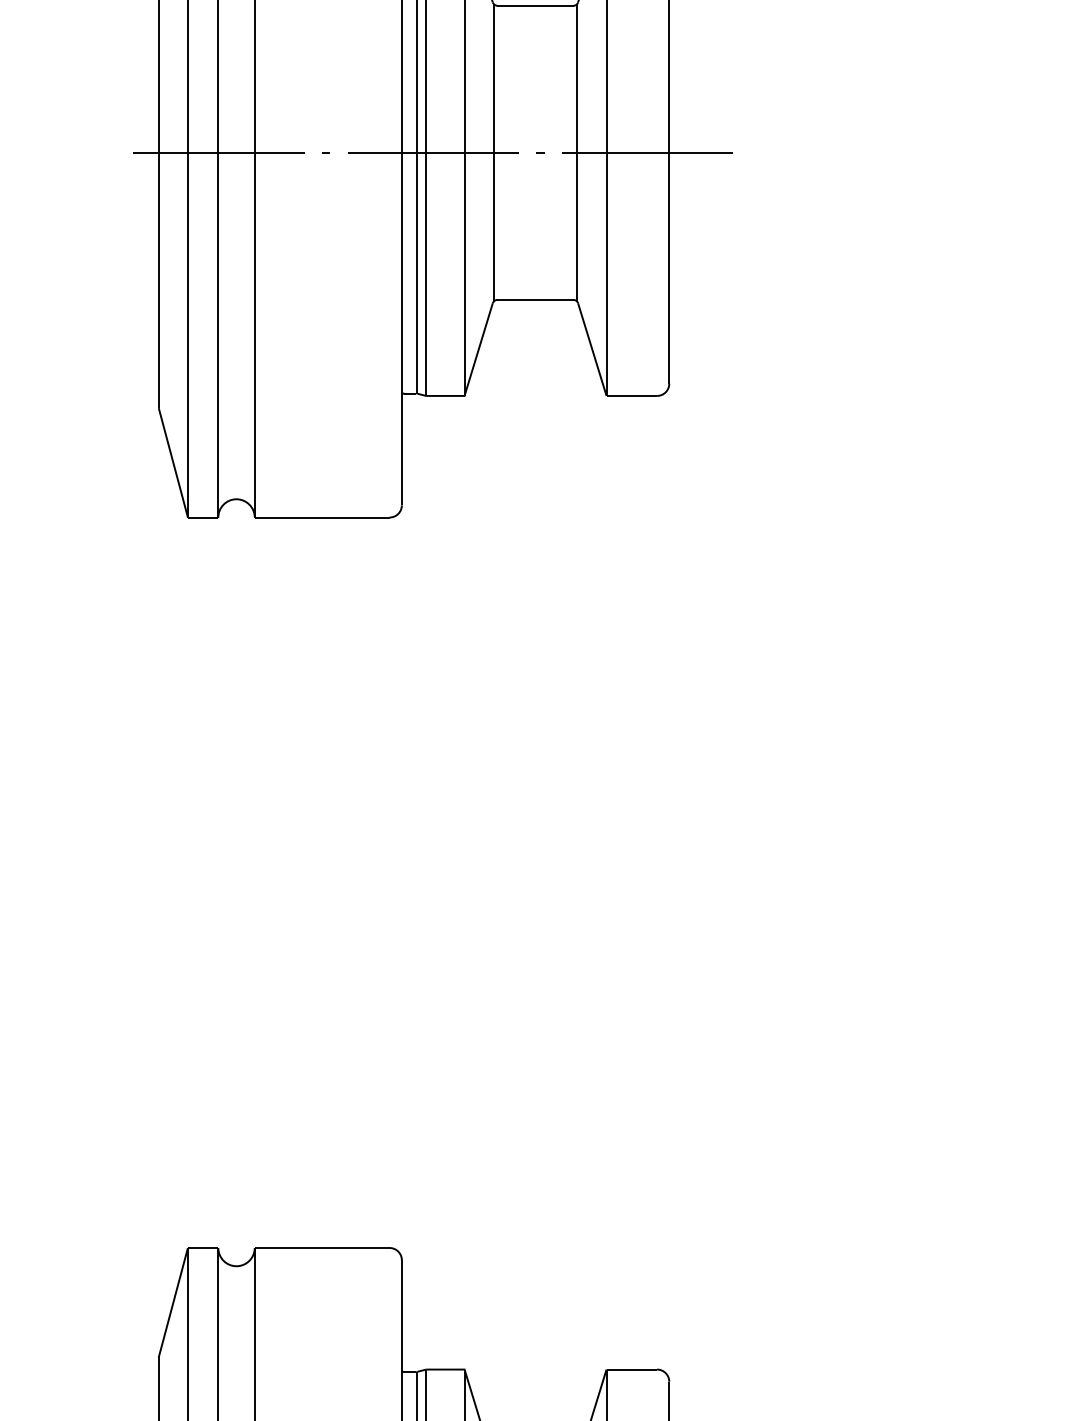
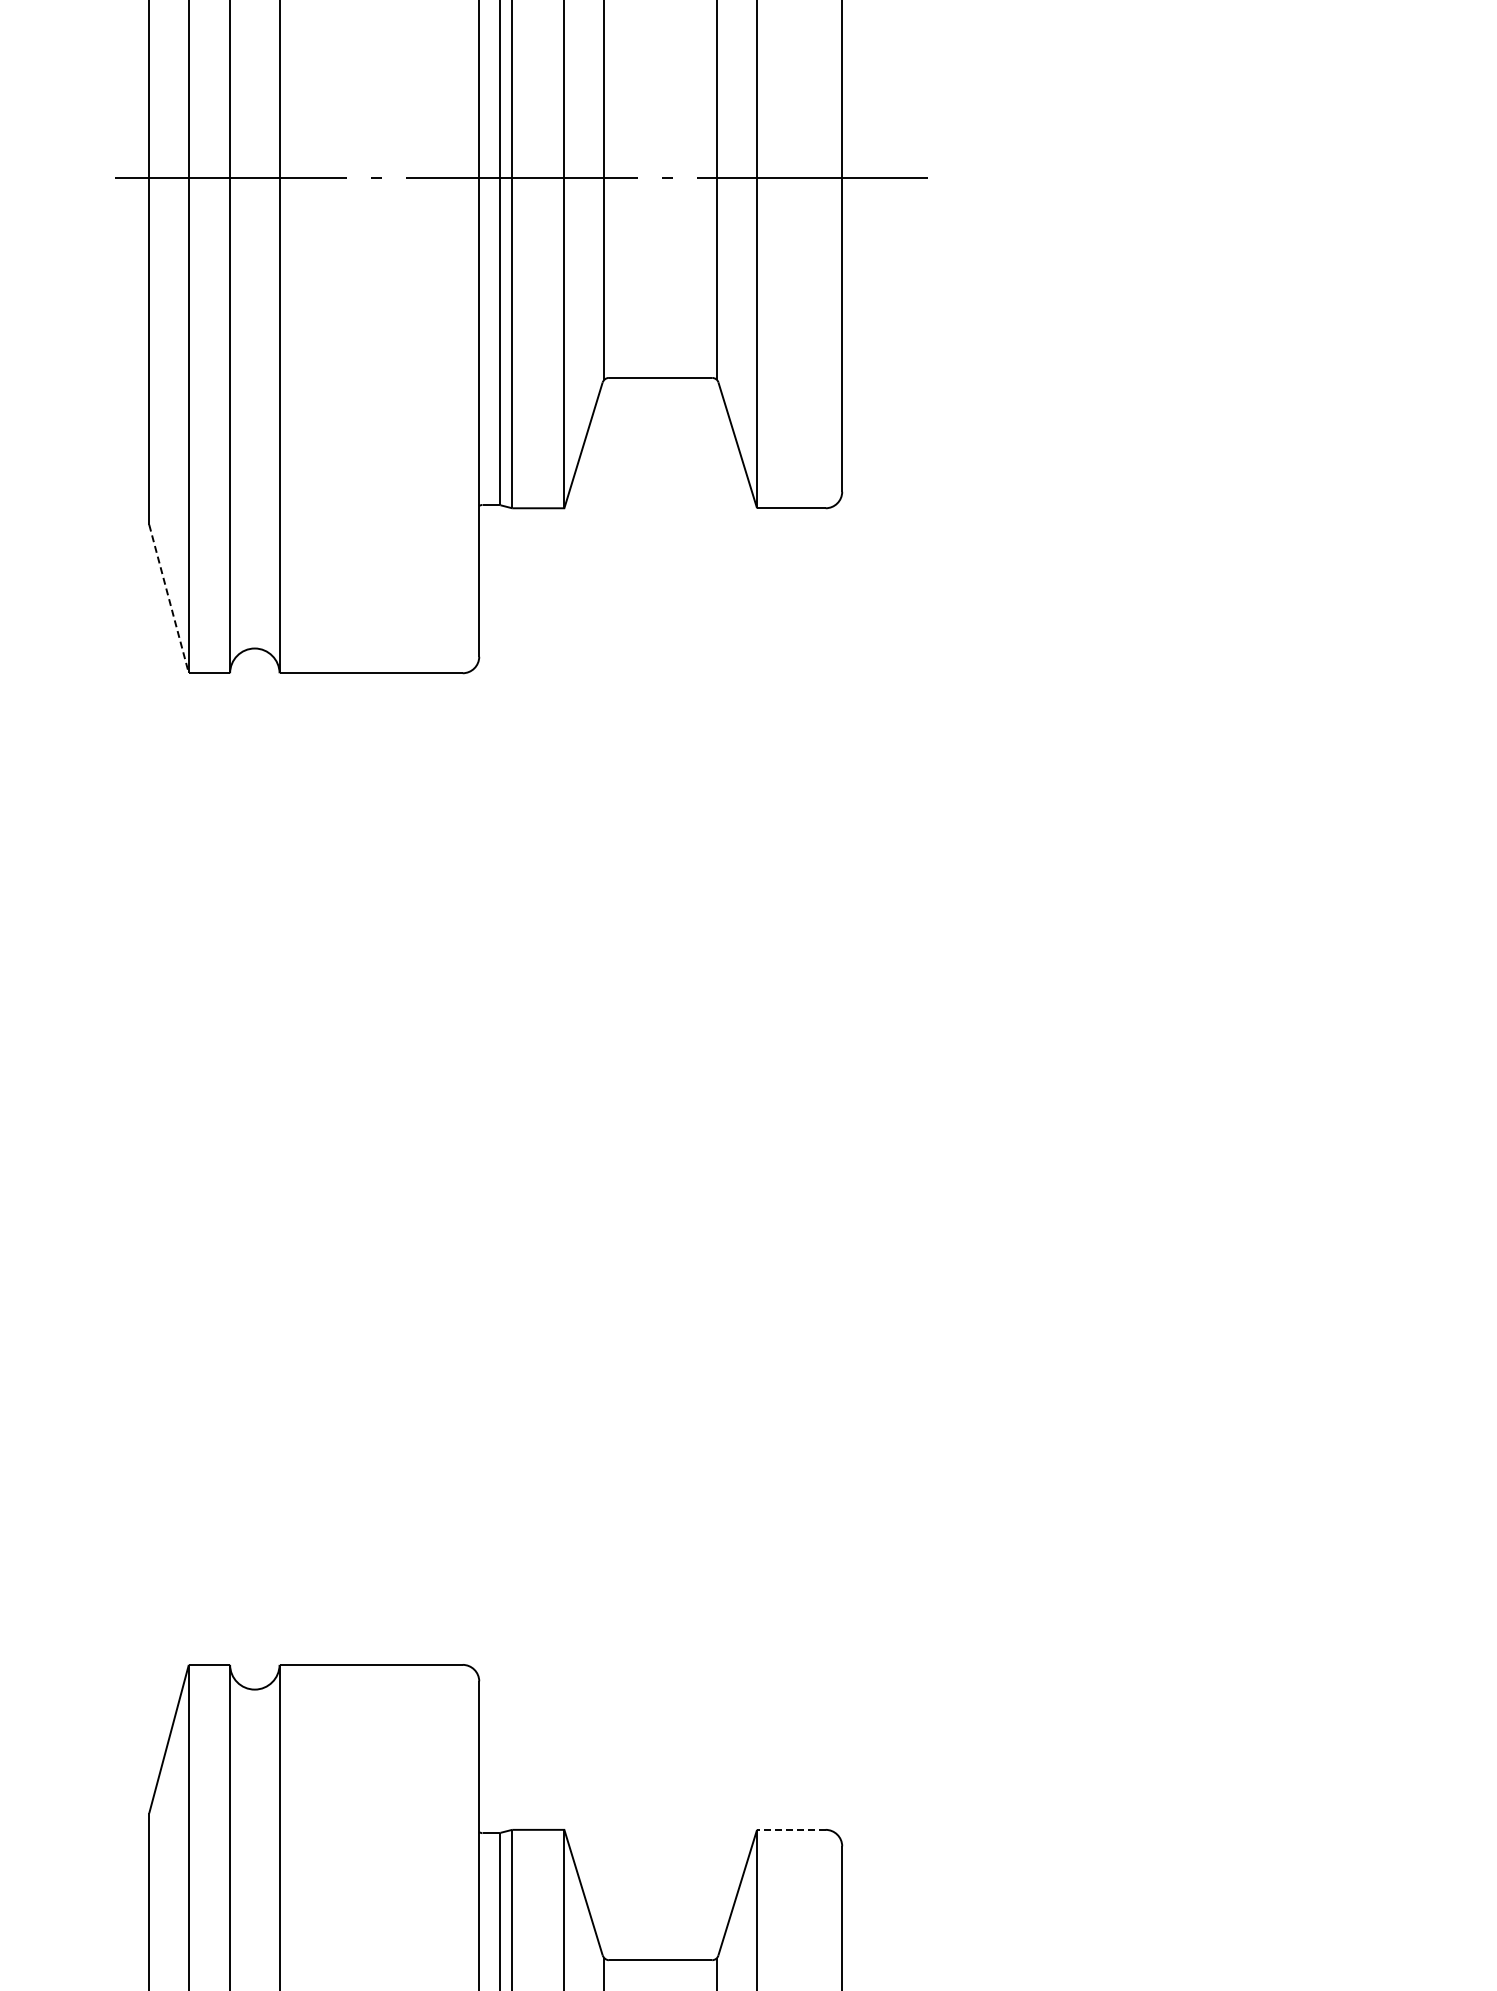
line: (173, 463) -> (169, 599), solid -> dashed
line: (631, 1369) -> (790, 1829), solid -> dashed

